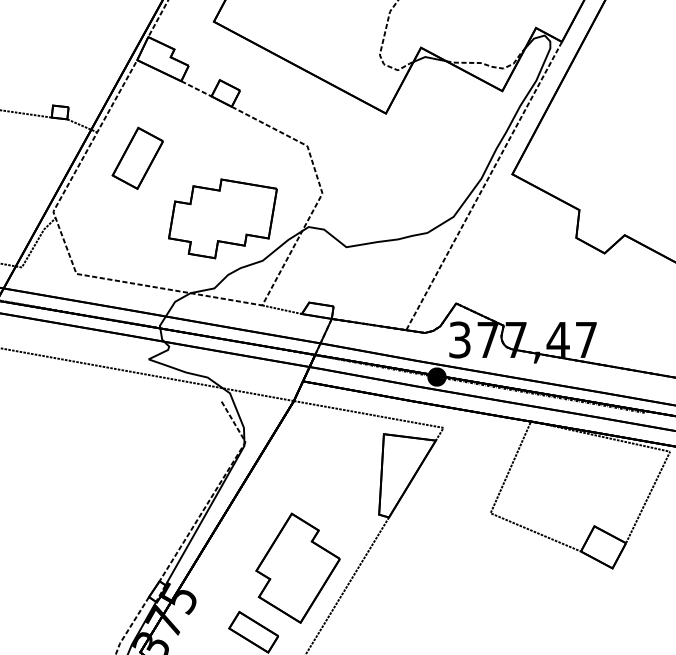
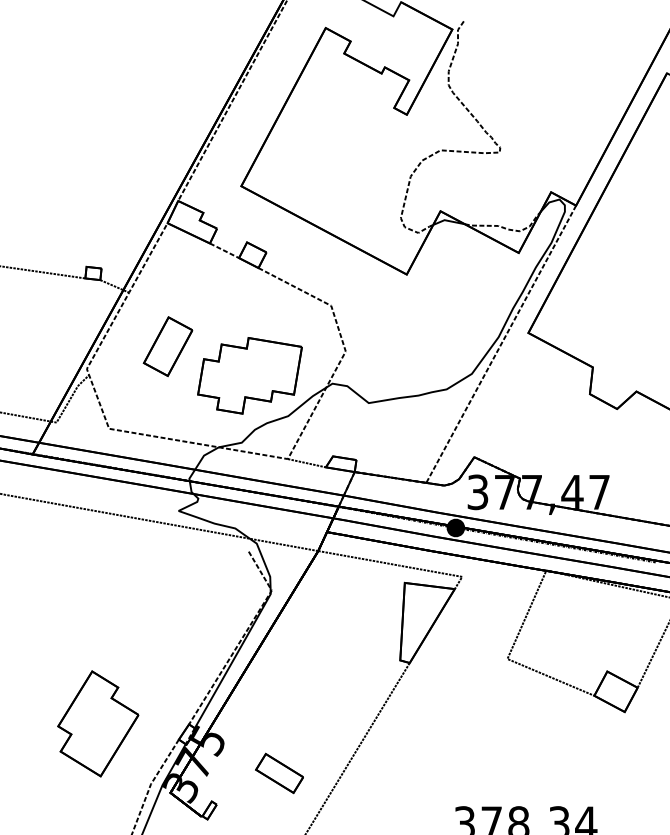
part: (137, 158) -> (167, 346), moved
part: (298, 567) -> (98, 723), moved

